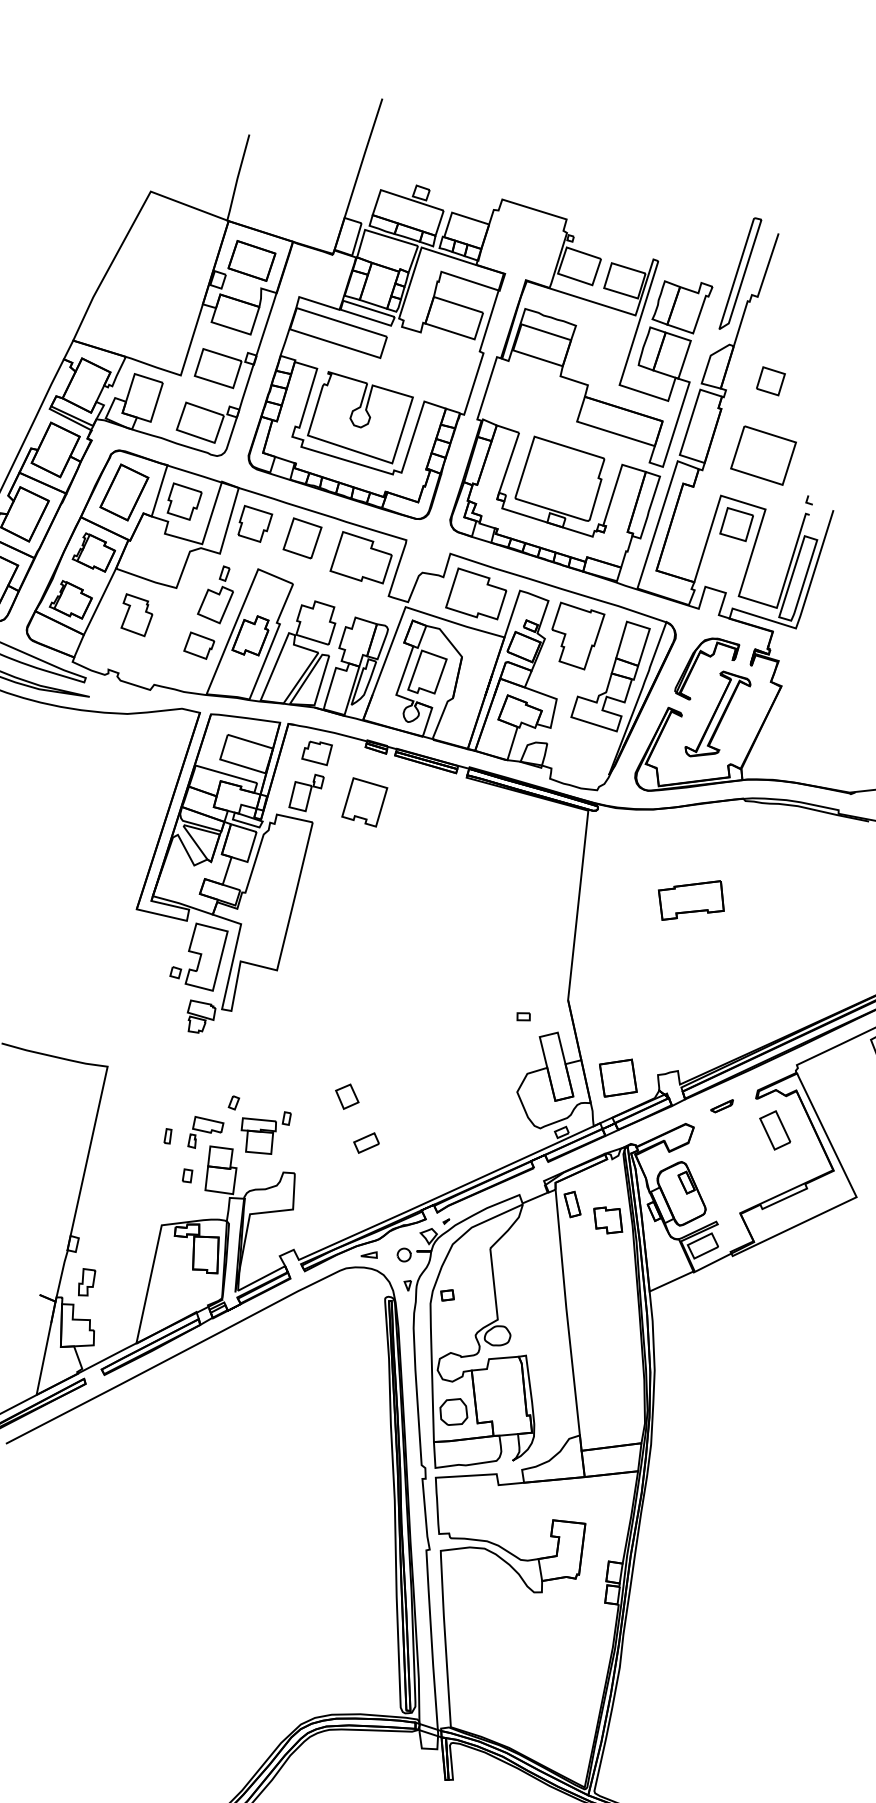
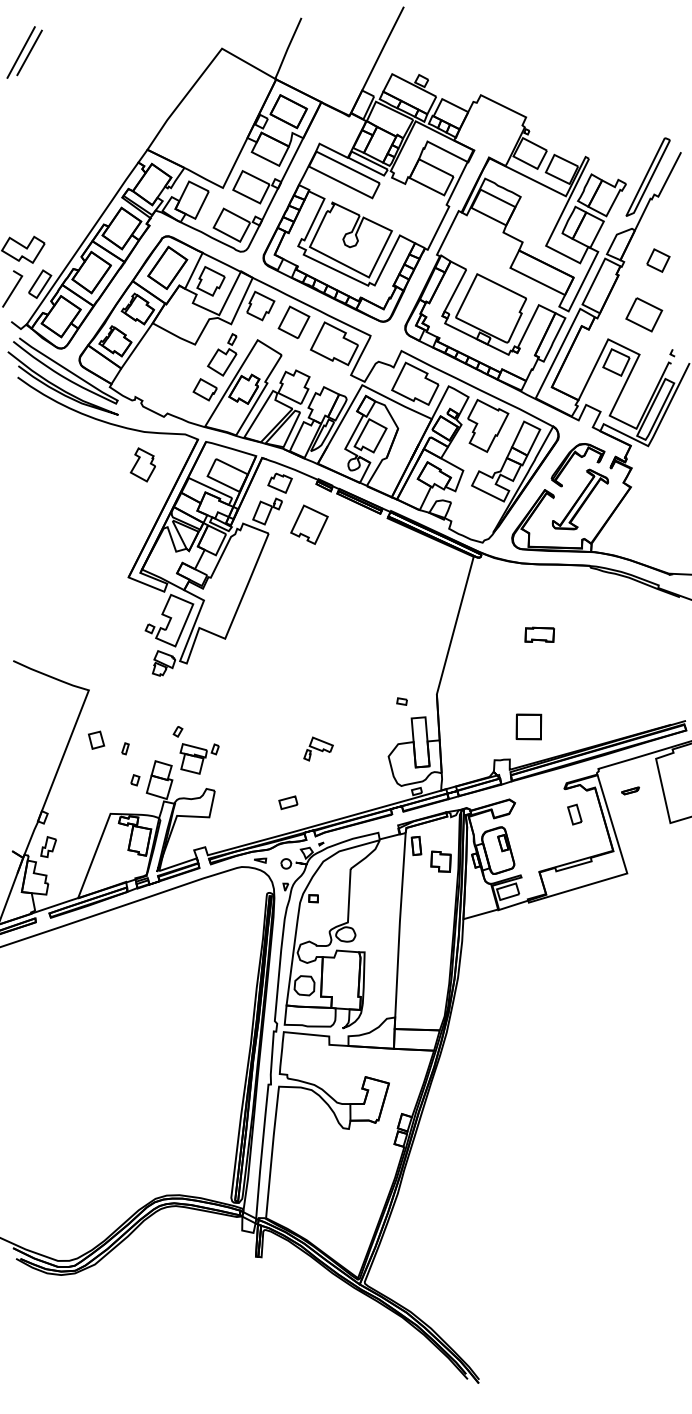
part: (762, 455) -> (643, 314), size x0.7
part: (135, 614) -> (142, 464), moved
part: (691, 899) -> (539, 634), size x0.6
part: (617, 1077) -> (528, 726), moved
part: (347, 1095) -> (96, 739), moved
part: (722, 1105) -> (630, 790), moved
part: (205, 1130) -> (318, 748), moved
part: (774, 1130) -> (574, 814), size x0.7
part: (366, 1142) -> (288, 802), moved

